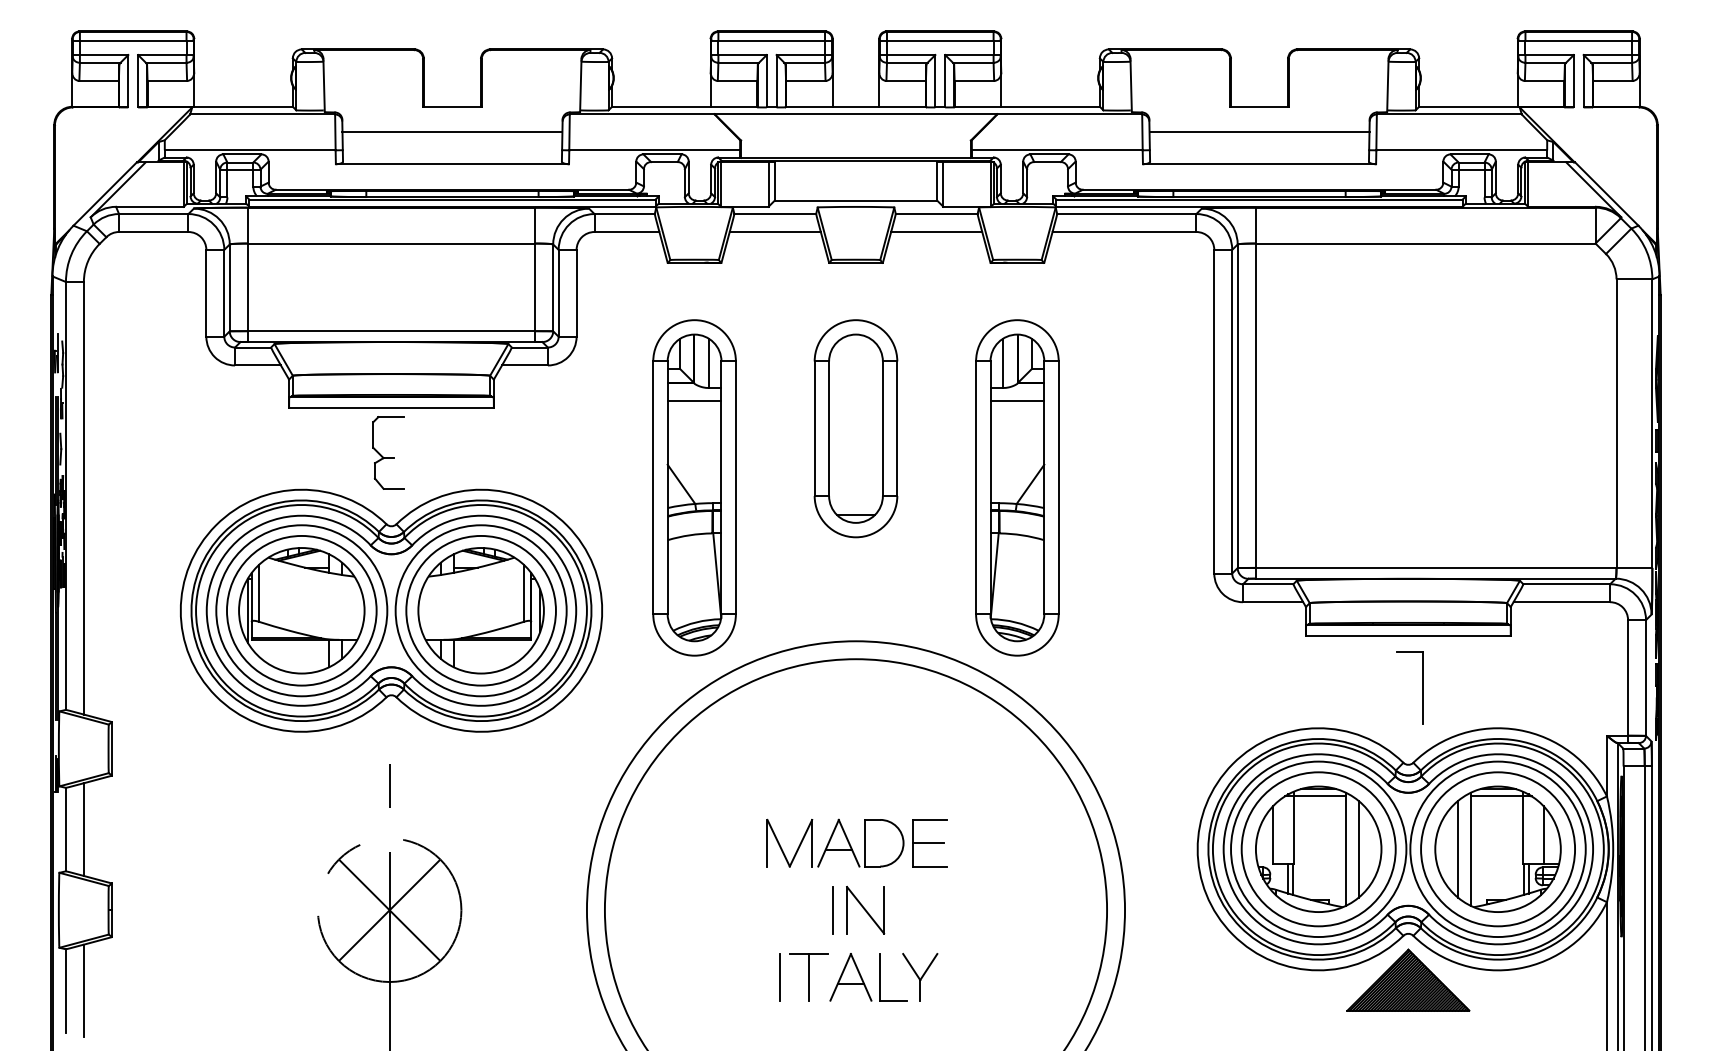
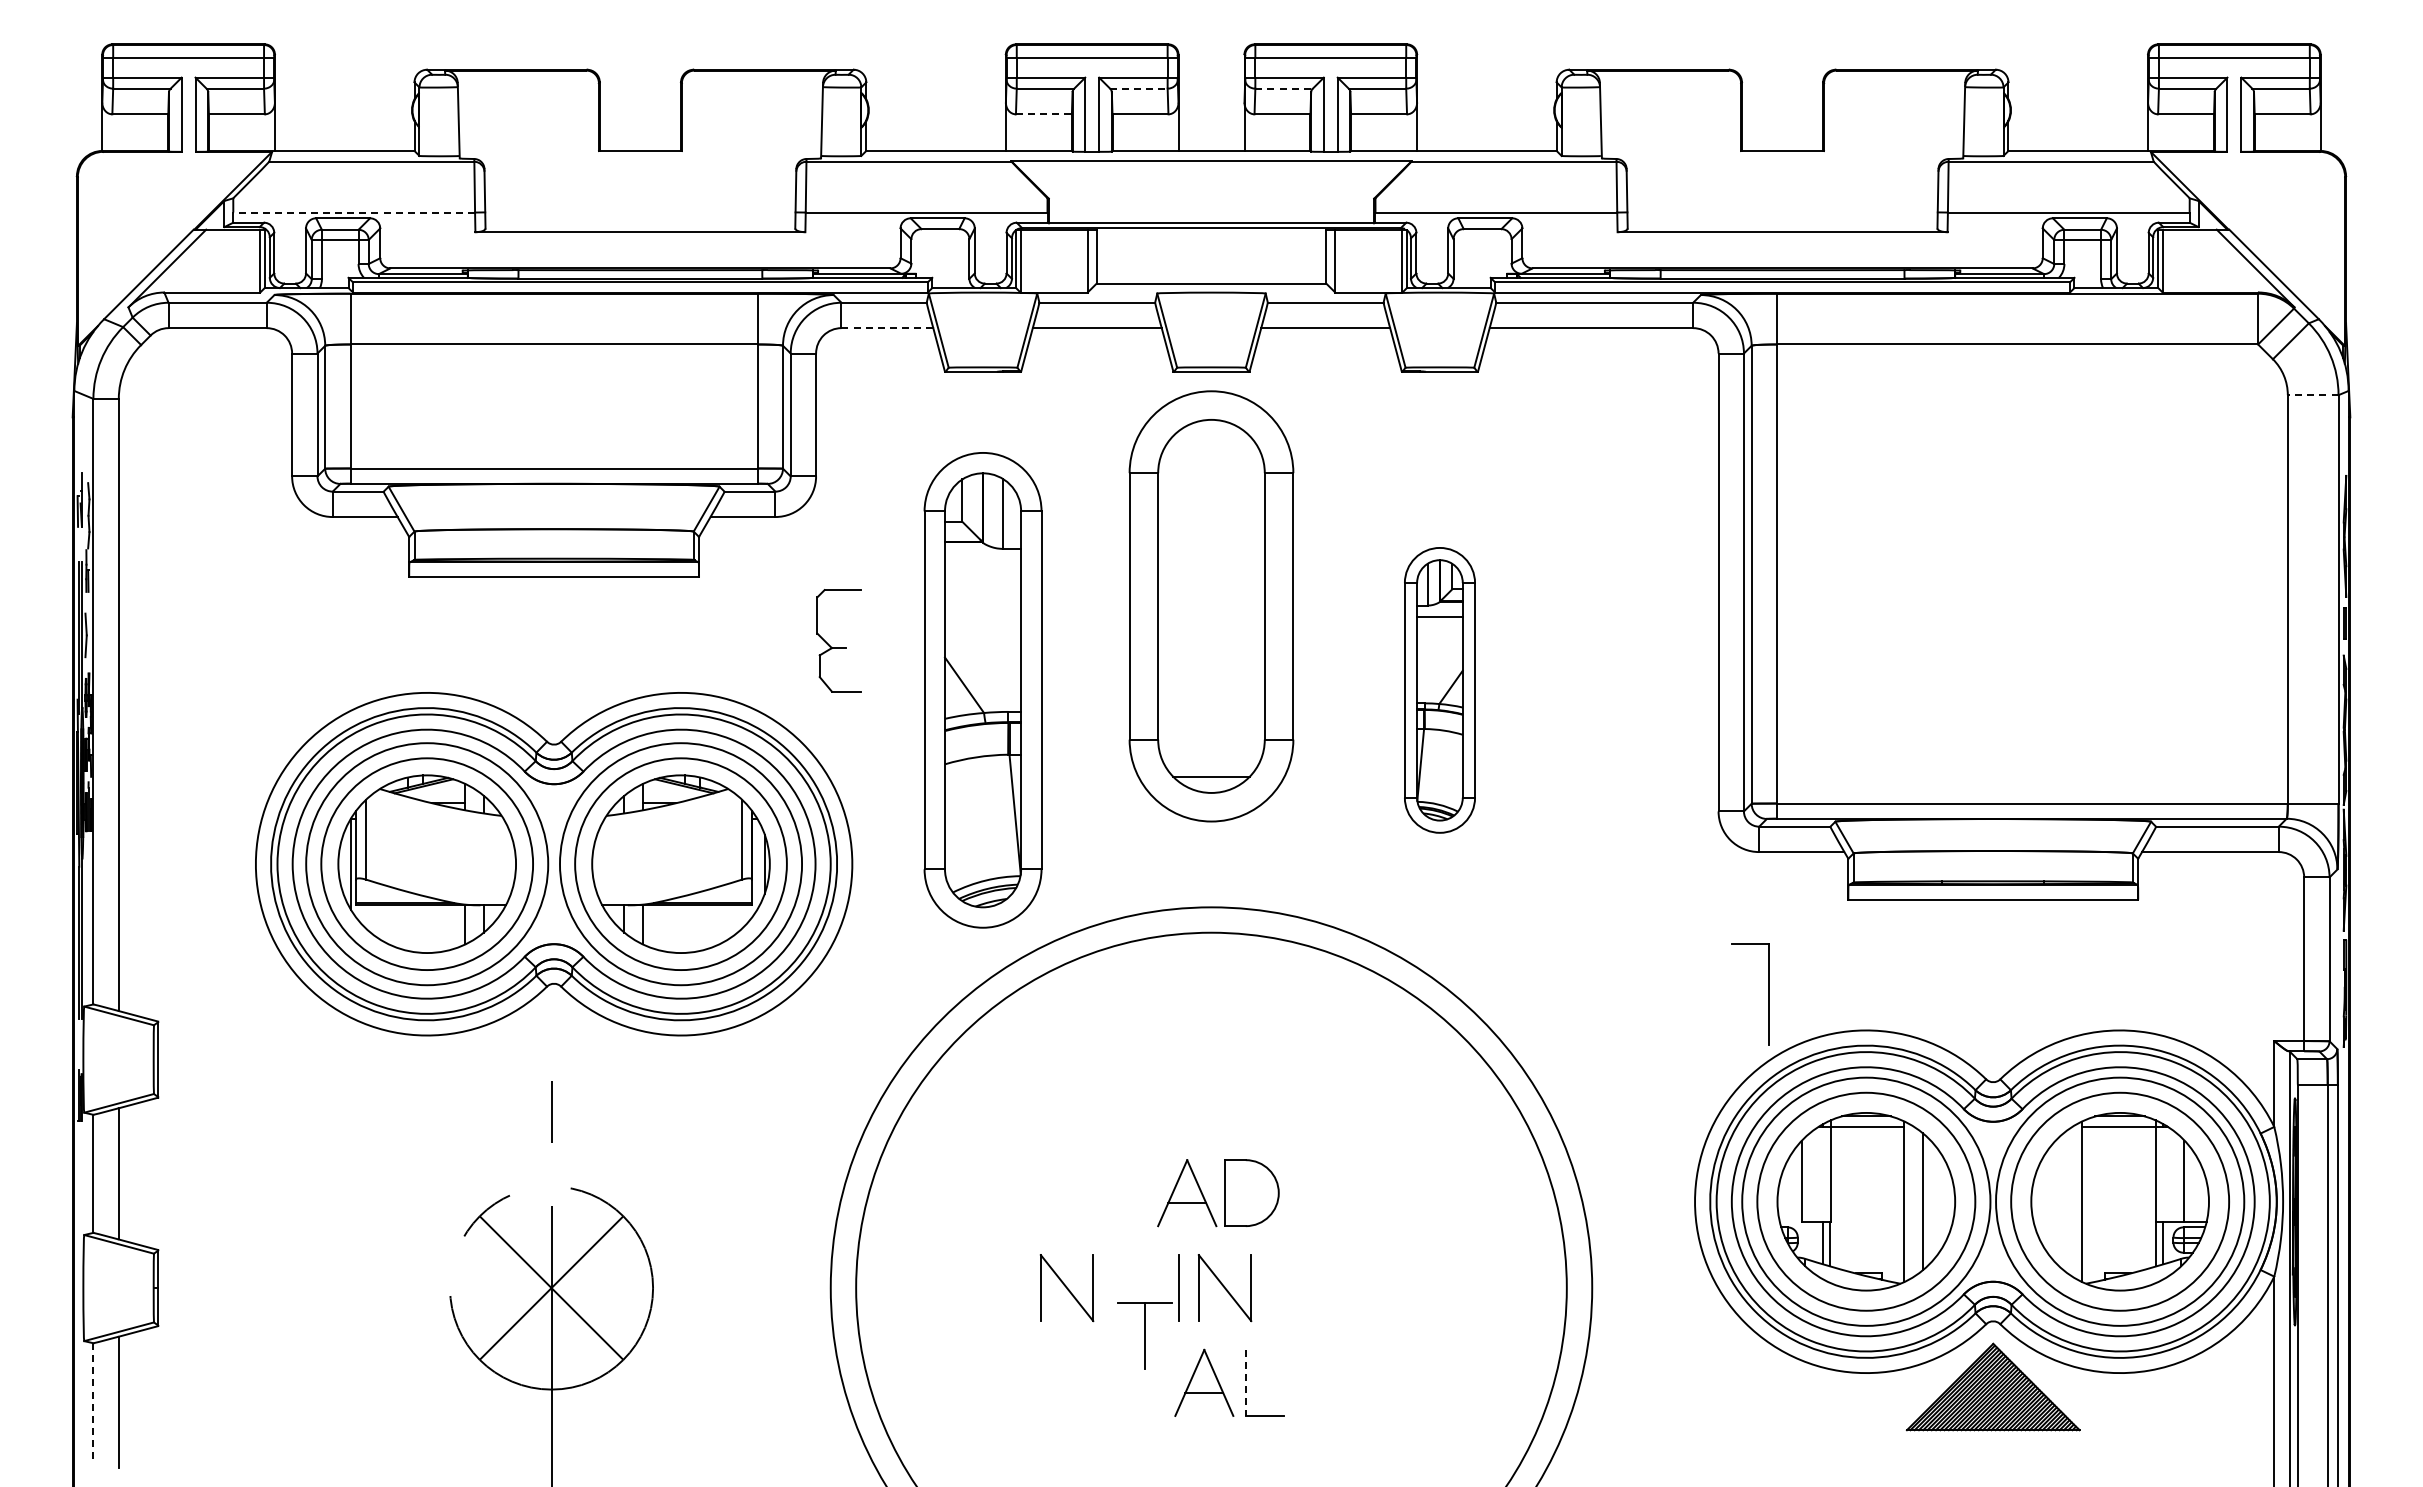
line: (804, 62) -> (1138, 88), solid -> dashed
line: (907, 62) -> (1284, 88), solid -> dashed
line: (737, 81) -> (1043, 114), solid -> dashed
line: (452, 131) -> (640, 186), removed
line: (1259, 131) -> (1782, 186), removed
line: (250, 150) -> (354, 212), solid -> dashed
line: (627, 232) -> (887, 328), solid -> dashed
line: (1633, 279) -> (2312, 395), solid -> dashed
line: (694, 401) -> (982, 567), removed
part: (856, 428) -> (1211, 606), size x1.4
part: (388, 457) -> (838, 647), moved
part: (1017, 488) -> (1439, 690), size x0.6
part: (1422, 688) -> (1768, 994), moved
part: (929, 842) -> (1315, 1192), removed
part: (781, 847) -> (1106, 1199), removed
line: (1458, 849) -> (2063, 1201), removed
part: (753, 910) -> (1066, 1288), added
line: (780, 977) -> (1104, 1382), removed
part: (808, 977) -> (1144, 1335), moved
line: (880, 977) -> (1245, 1382), solid -> dashed
part: (920, 977) -> (1302, 1382), removed
line: (66, 991) -> (93, 1402), solid -> dashed

